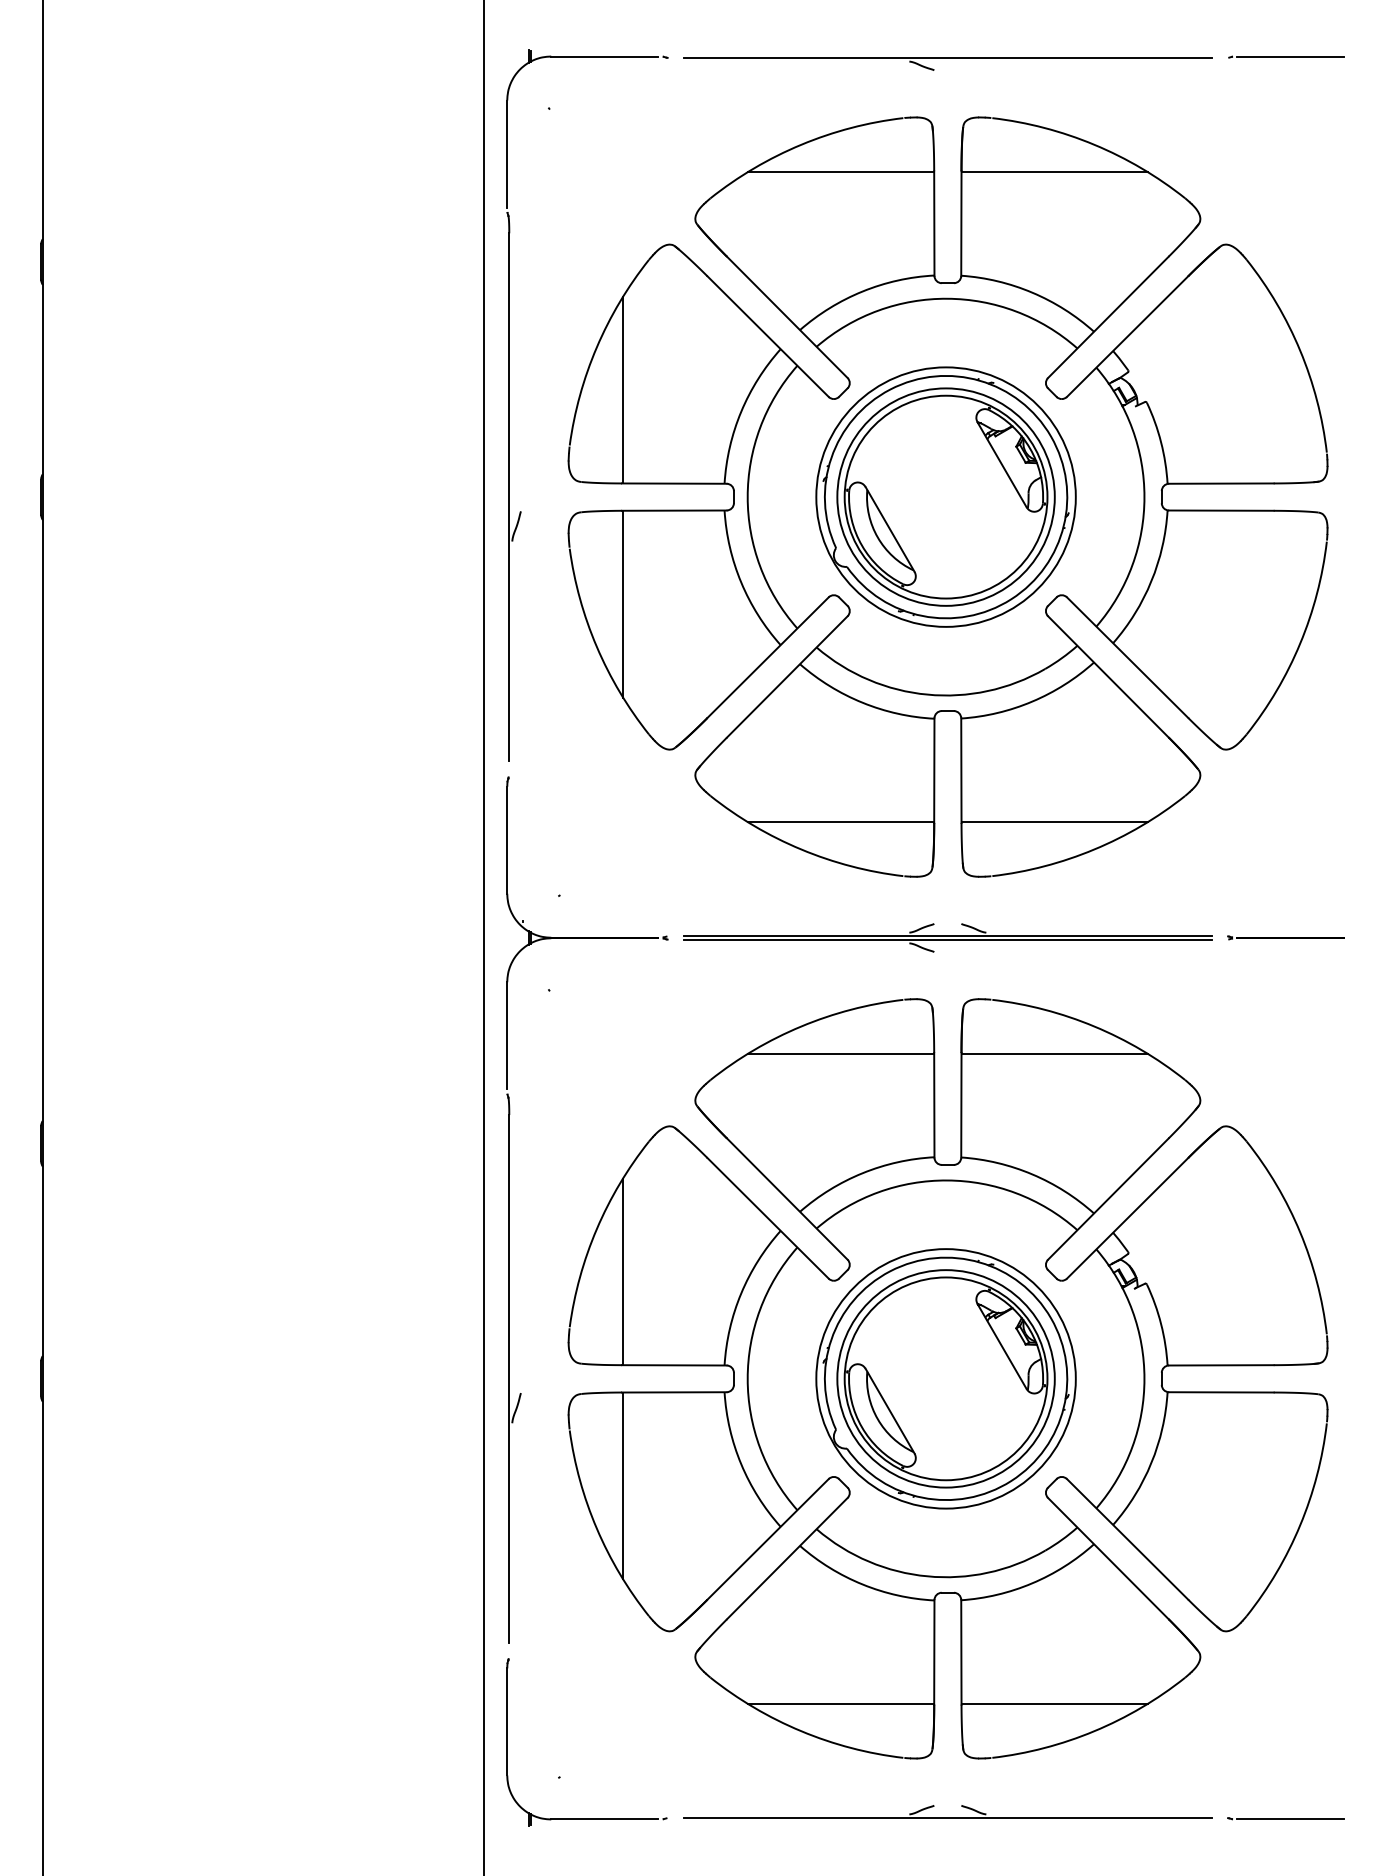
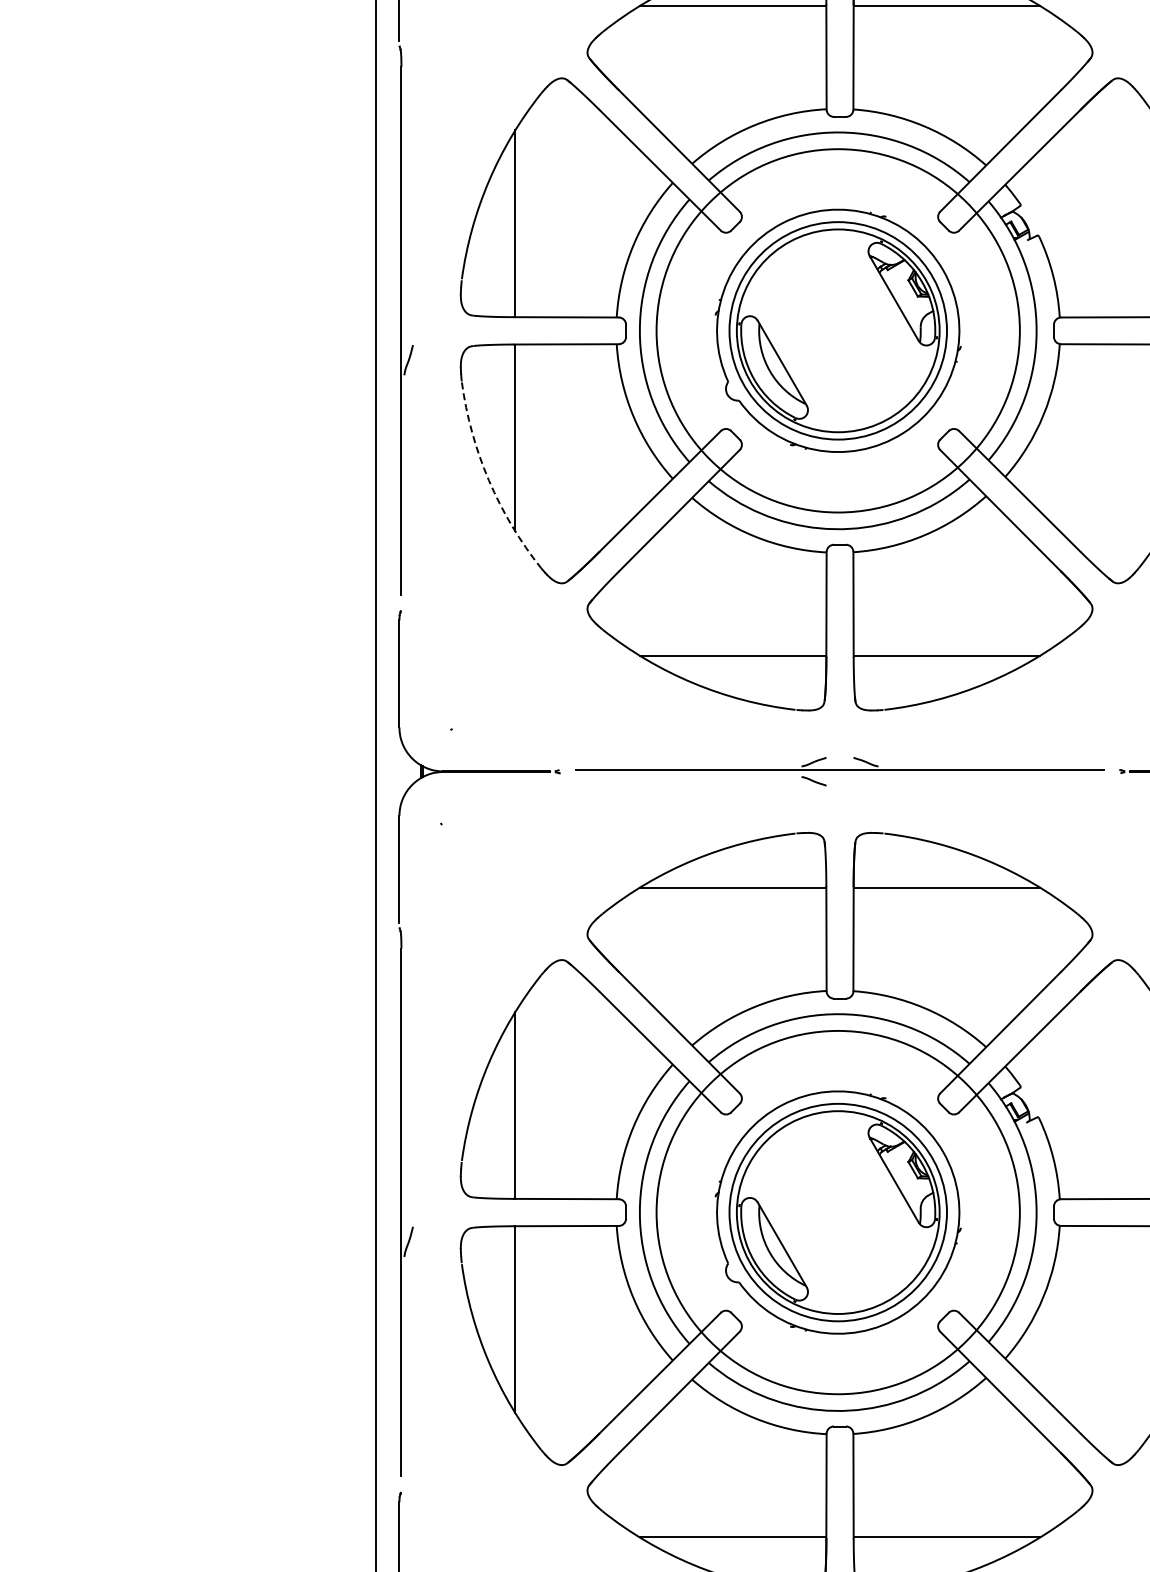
circle: (945, 496) -> (837, 330), size x1.4
arc: (596, 646) -> (488, 480), solid -> dashed
line: (947, 940) -> (839, 774), removed
circle: (945, 1378) -> (837, 1212), size x1.4

